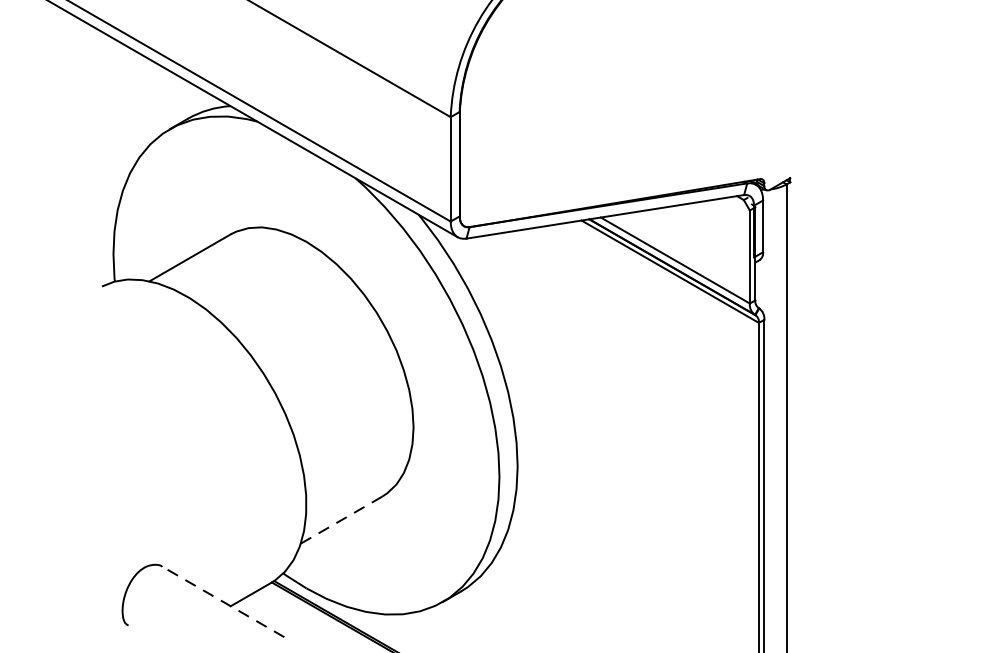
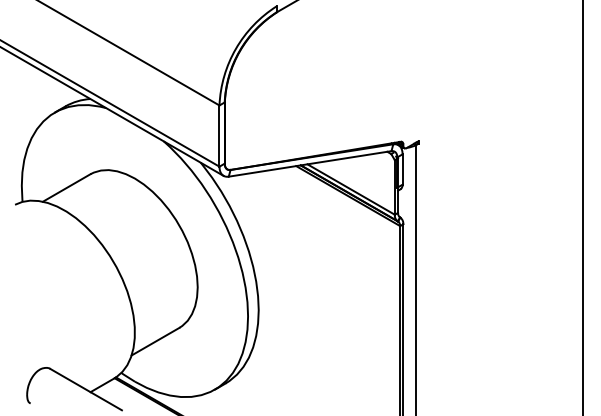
line: (341, 519) -> (155, 341), dashed -> solid
line: (222, 601) -> (85, 389), dashed -> solid

